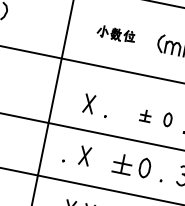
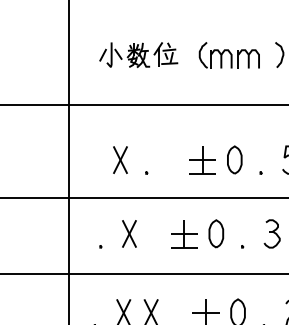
part: (116, 33) -> (138, 54), size x1.43
part: (145, 115) -> (202, 160), size x1.67
part: (167, 119) -> (234, 159), size x1.43

